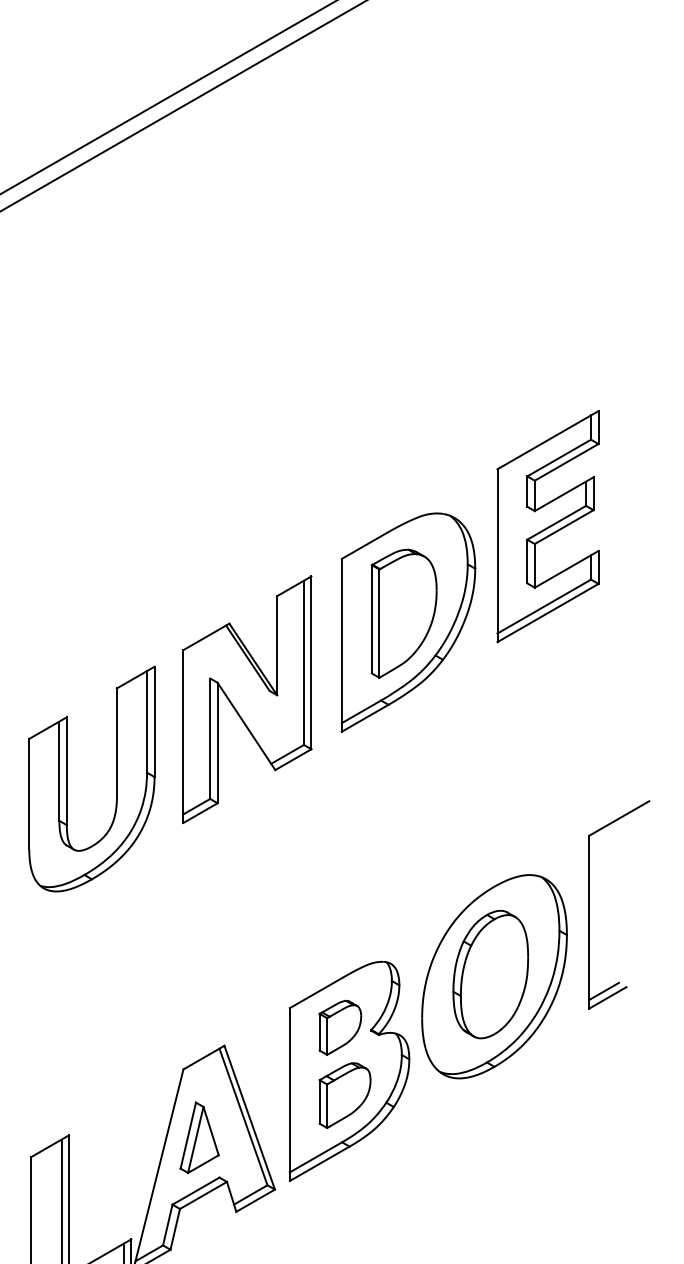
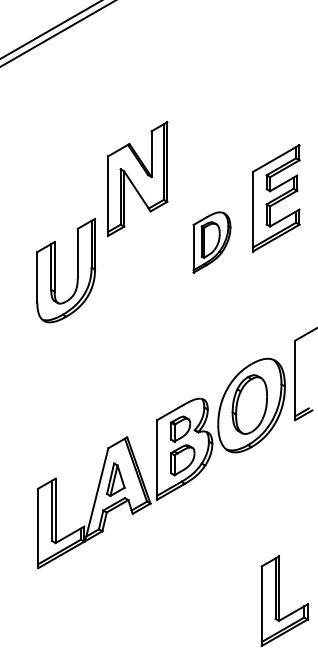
part: (407, 622) -> (211, 242), size x0.6
part: (246, 698) -> (137, 178), moved
part: (68, 778) -> (55, 270), moved

